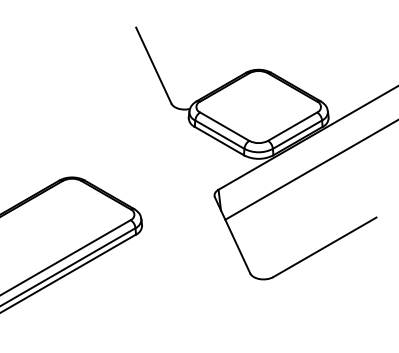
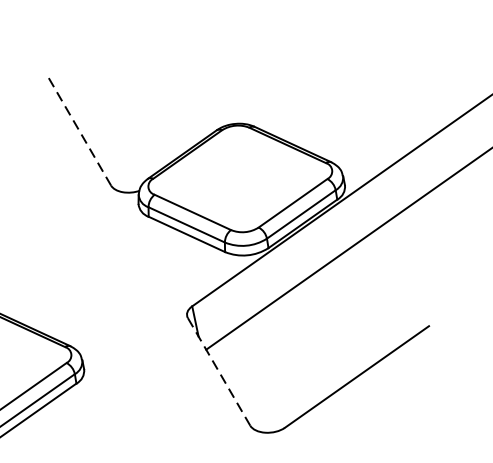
line: (153, 65) -> (79, 131), solid -> dashed
line: (232, 235) -> (218, 371), solid -> dashed

